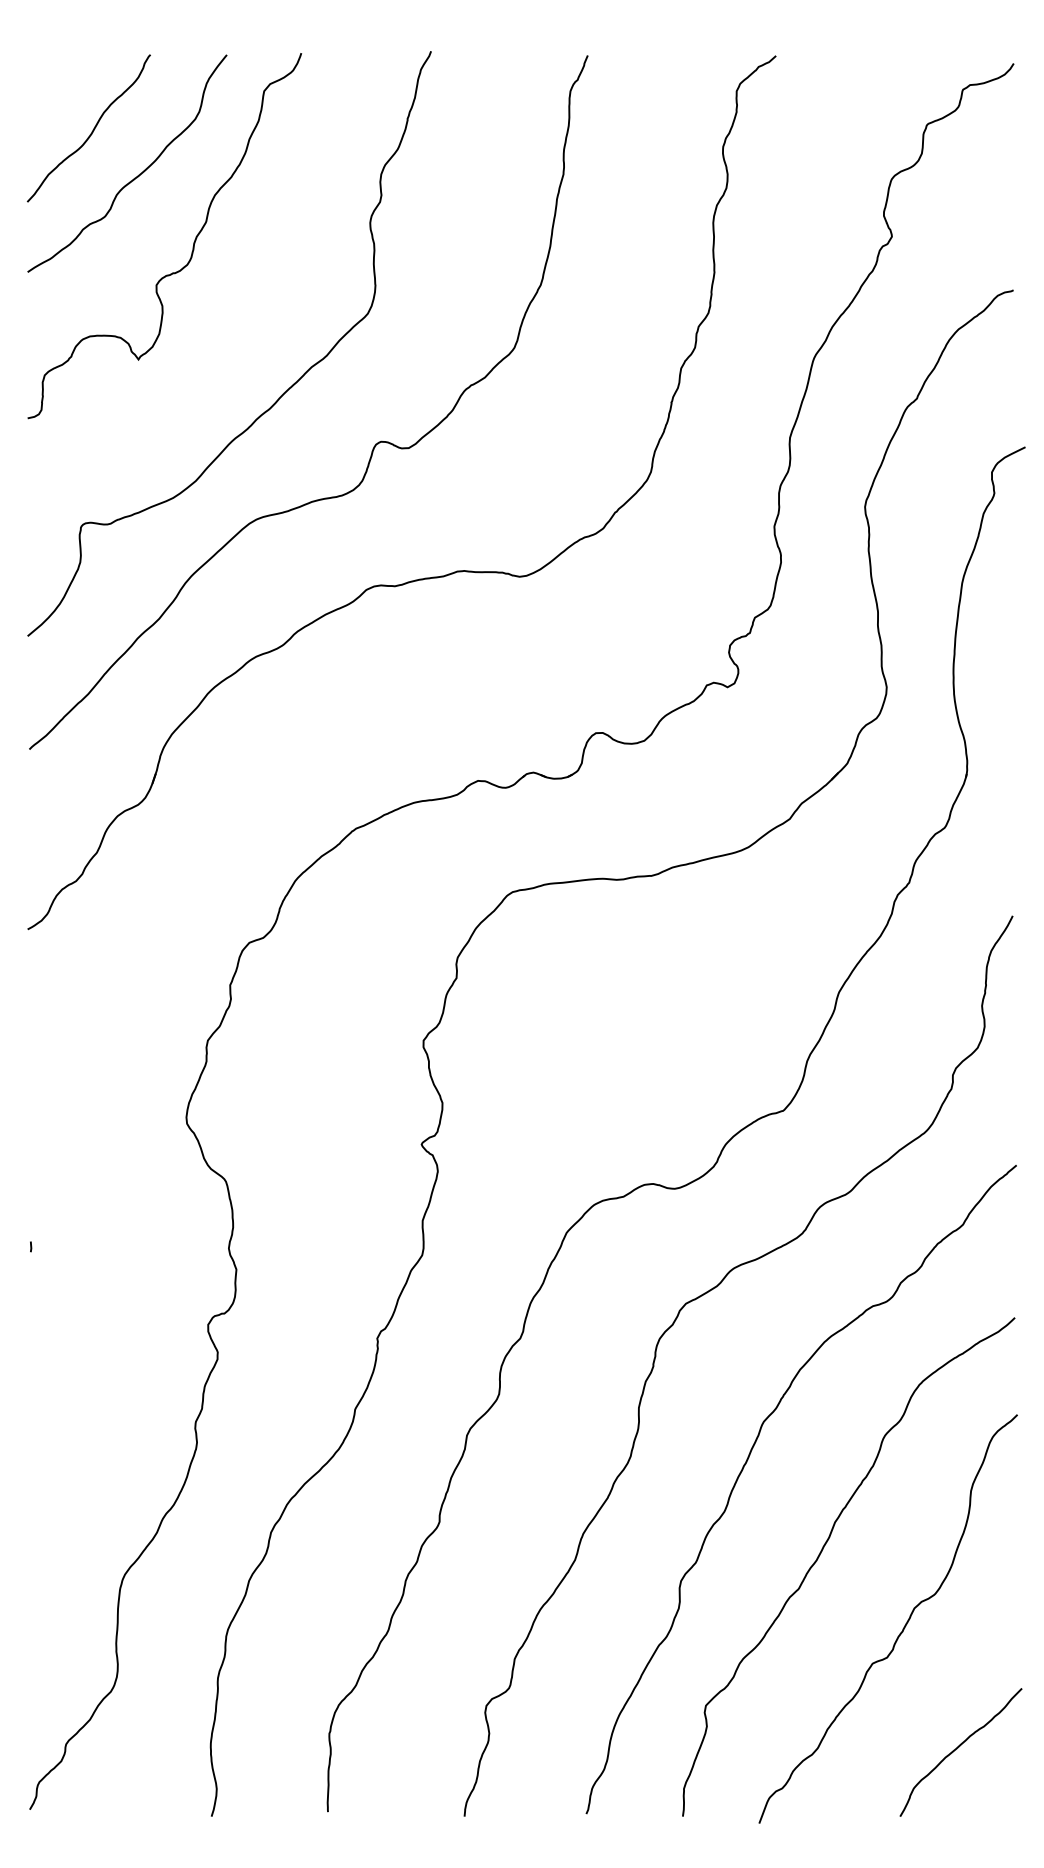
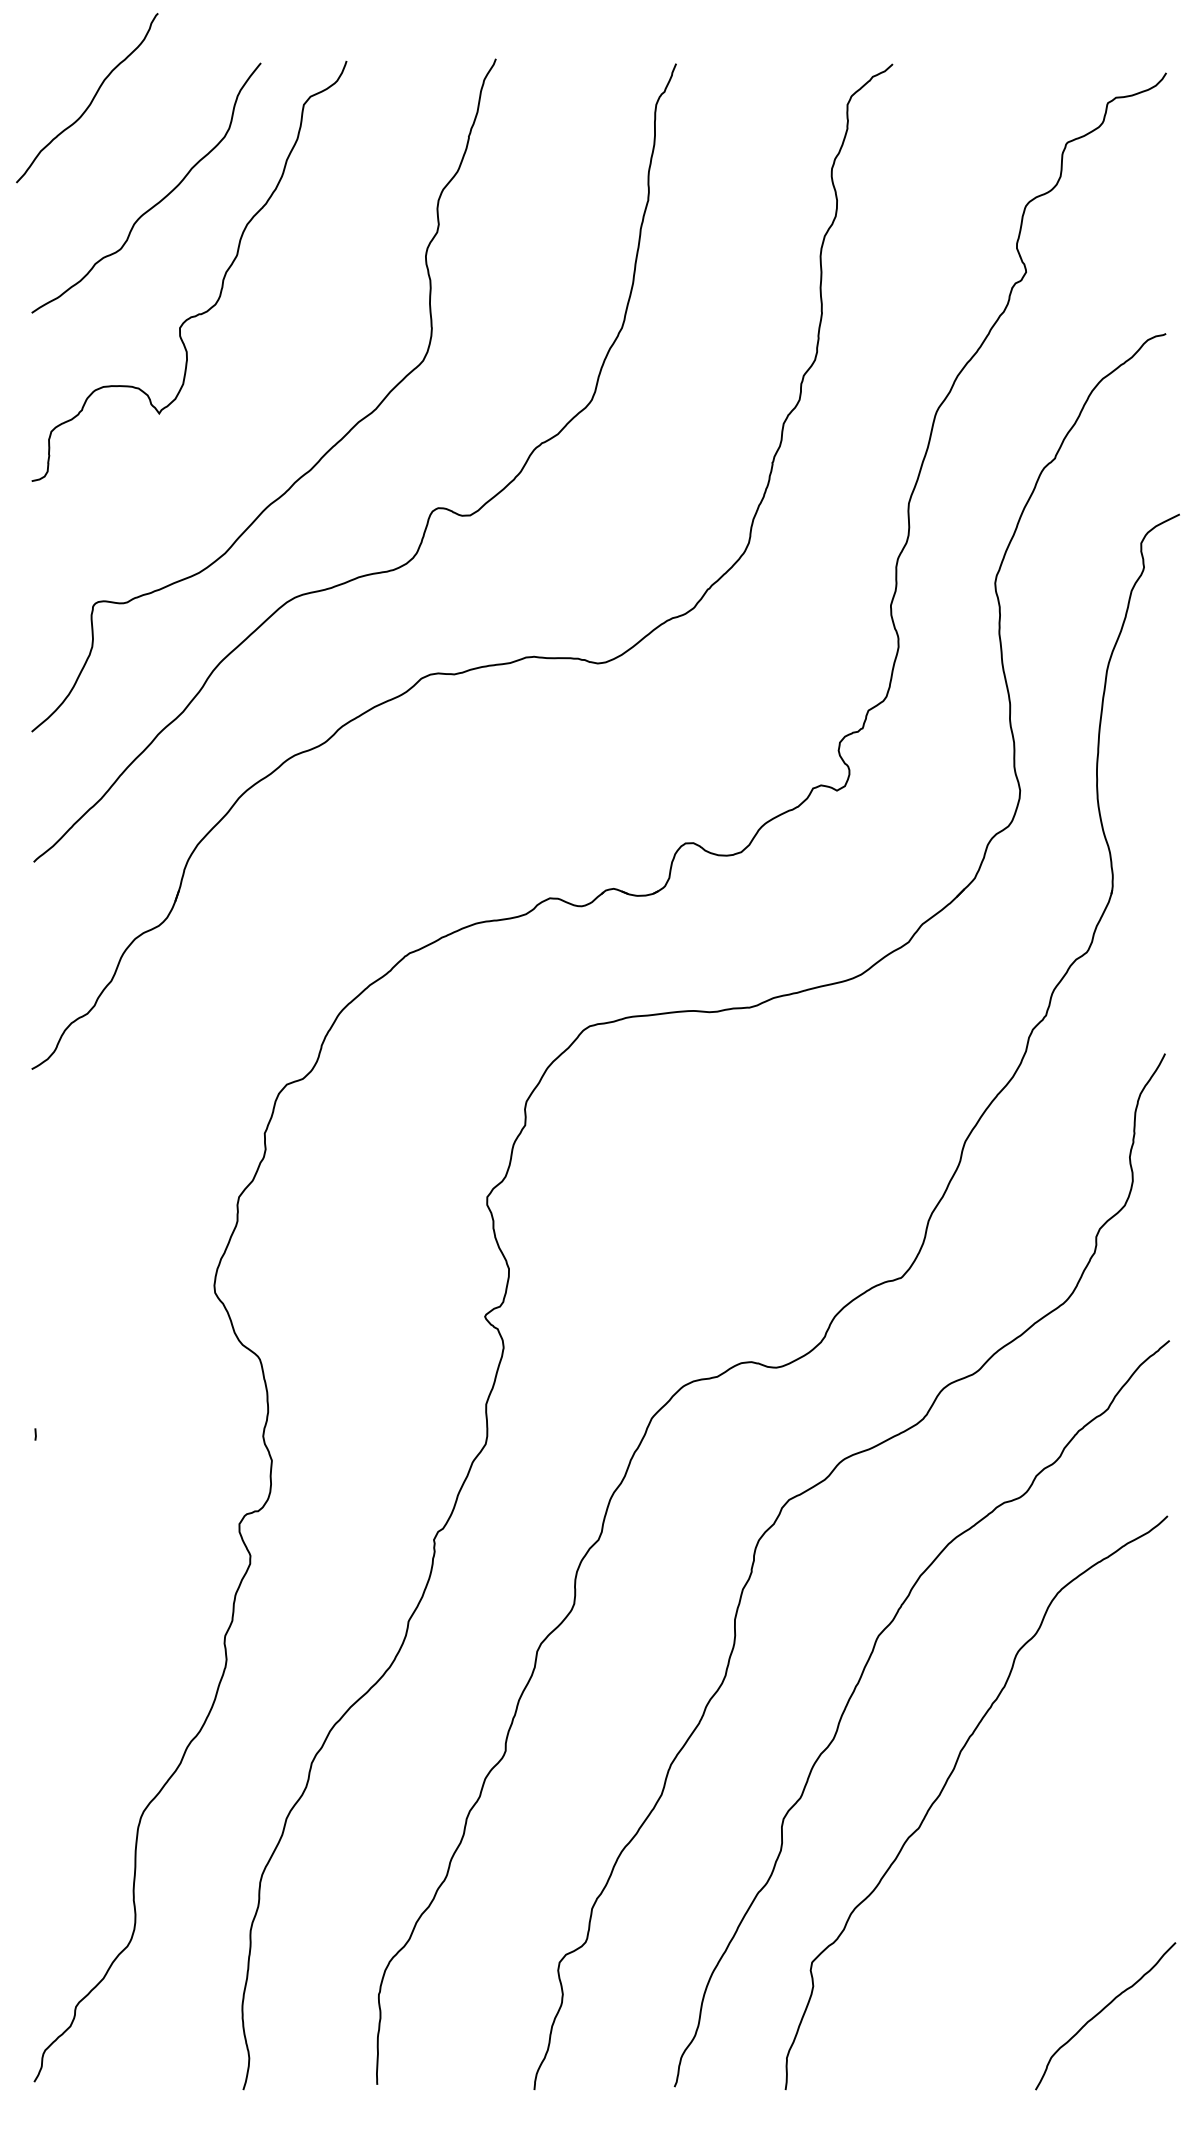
curve: (91, 131) -> (90, 101), moved
curve: (902, 1628) -> (1038, 1873), removed

